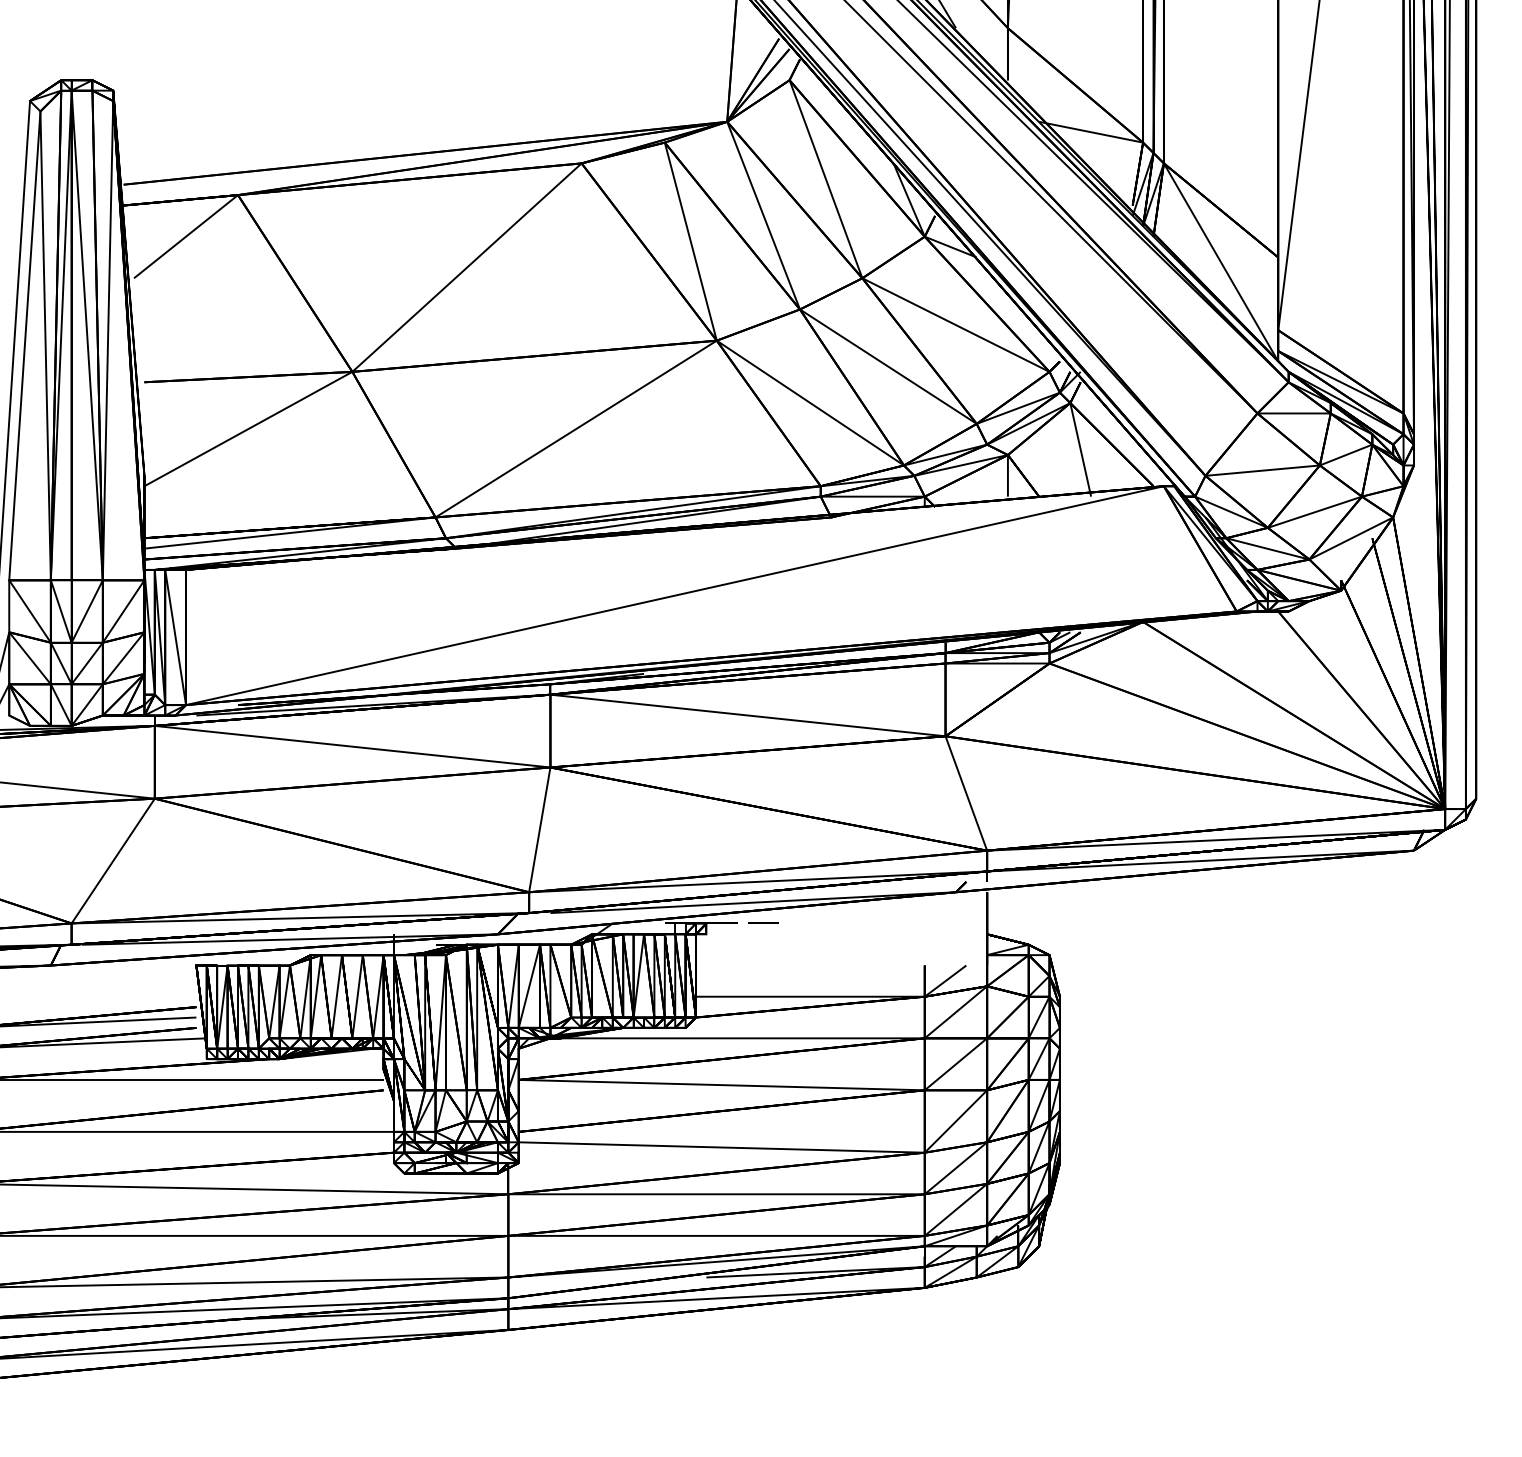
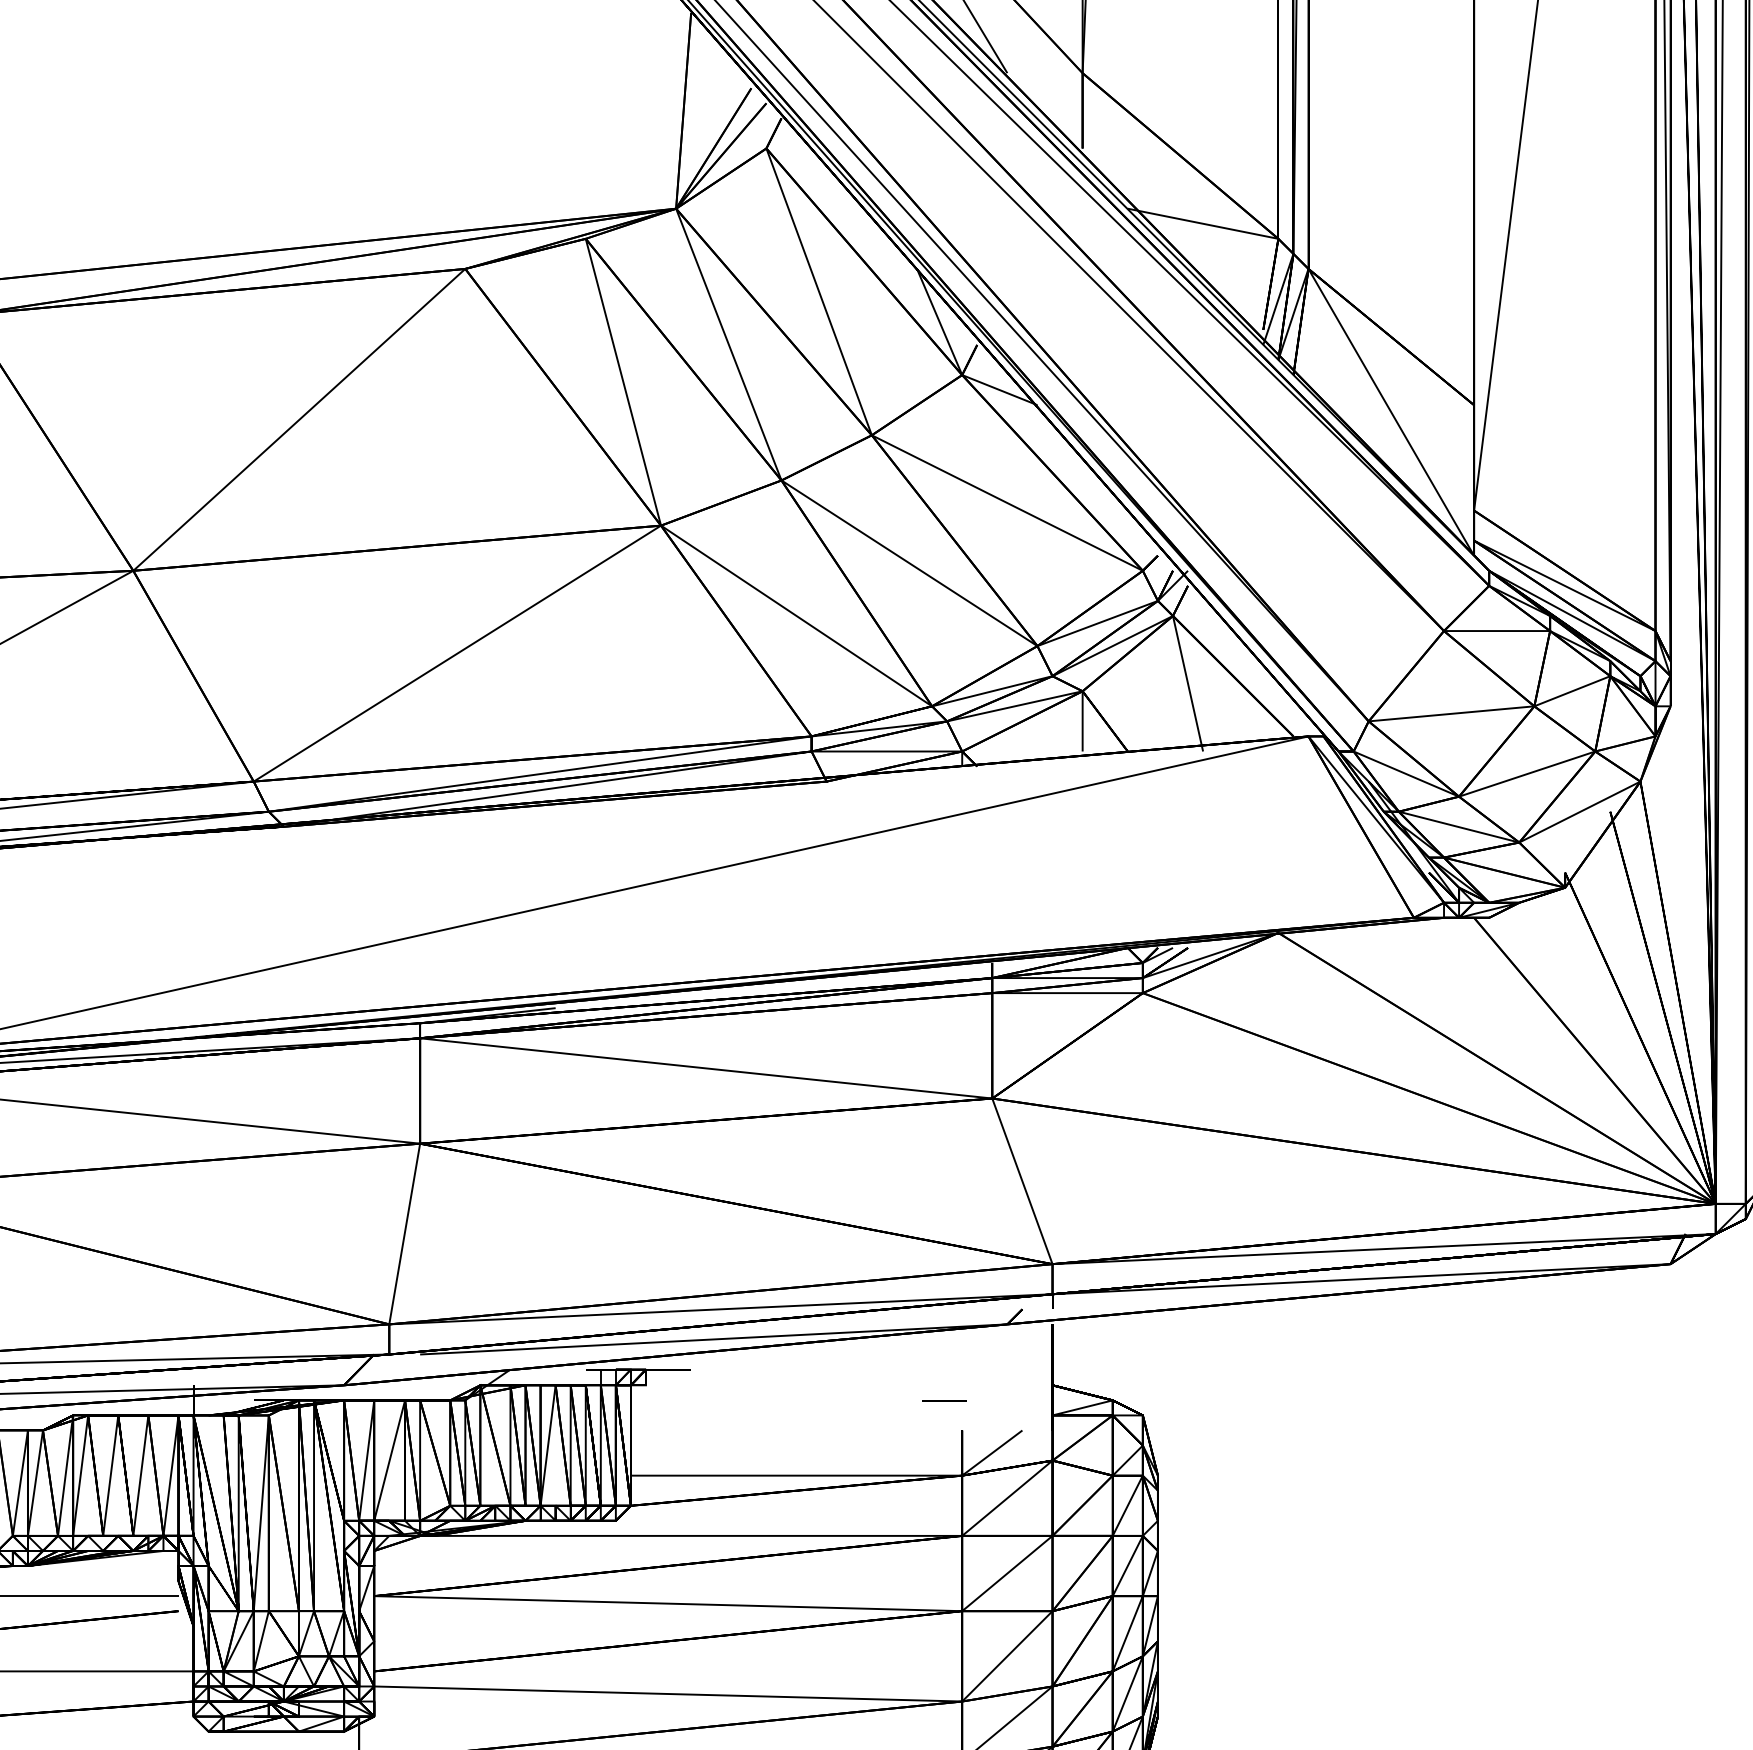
line: (763, 922) -> (944, 1400), moved

